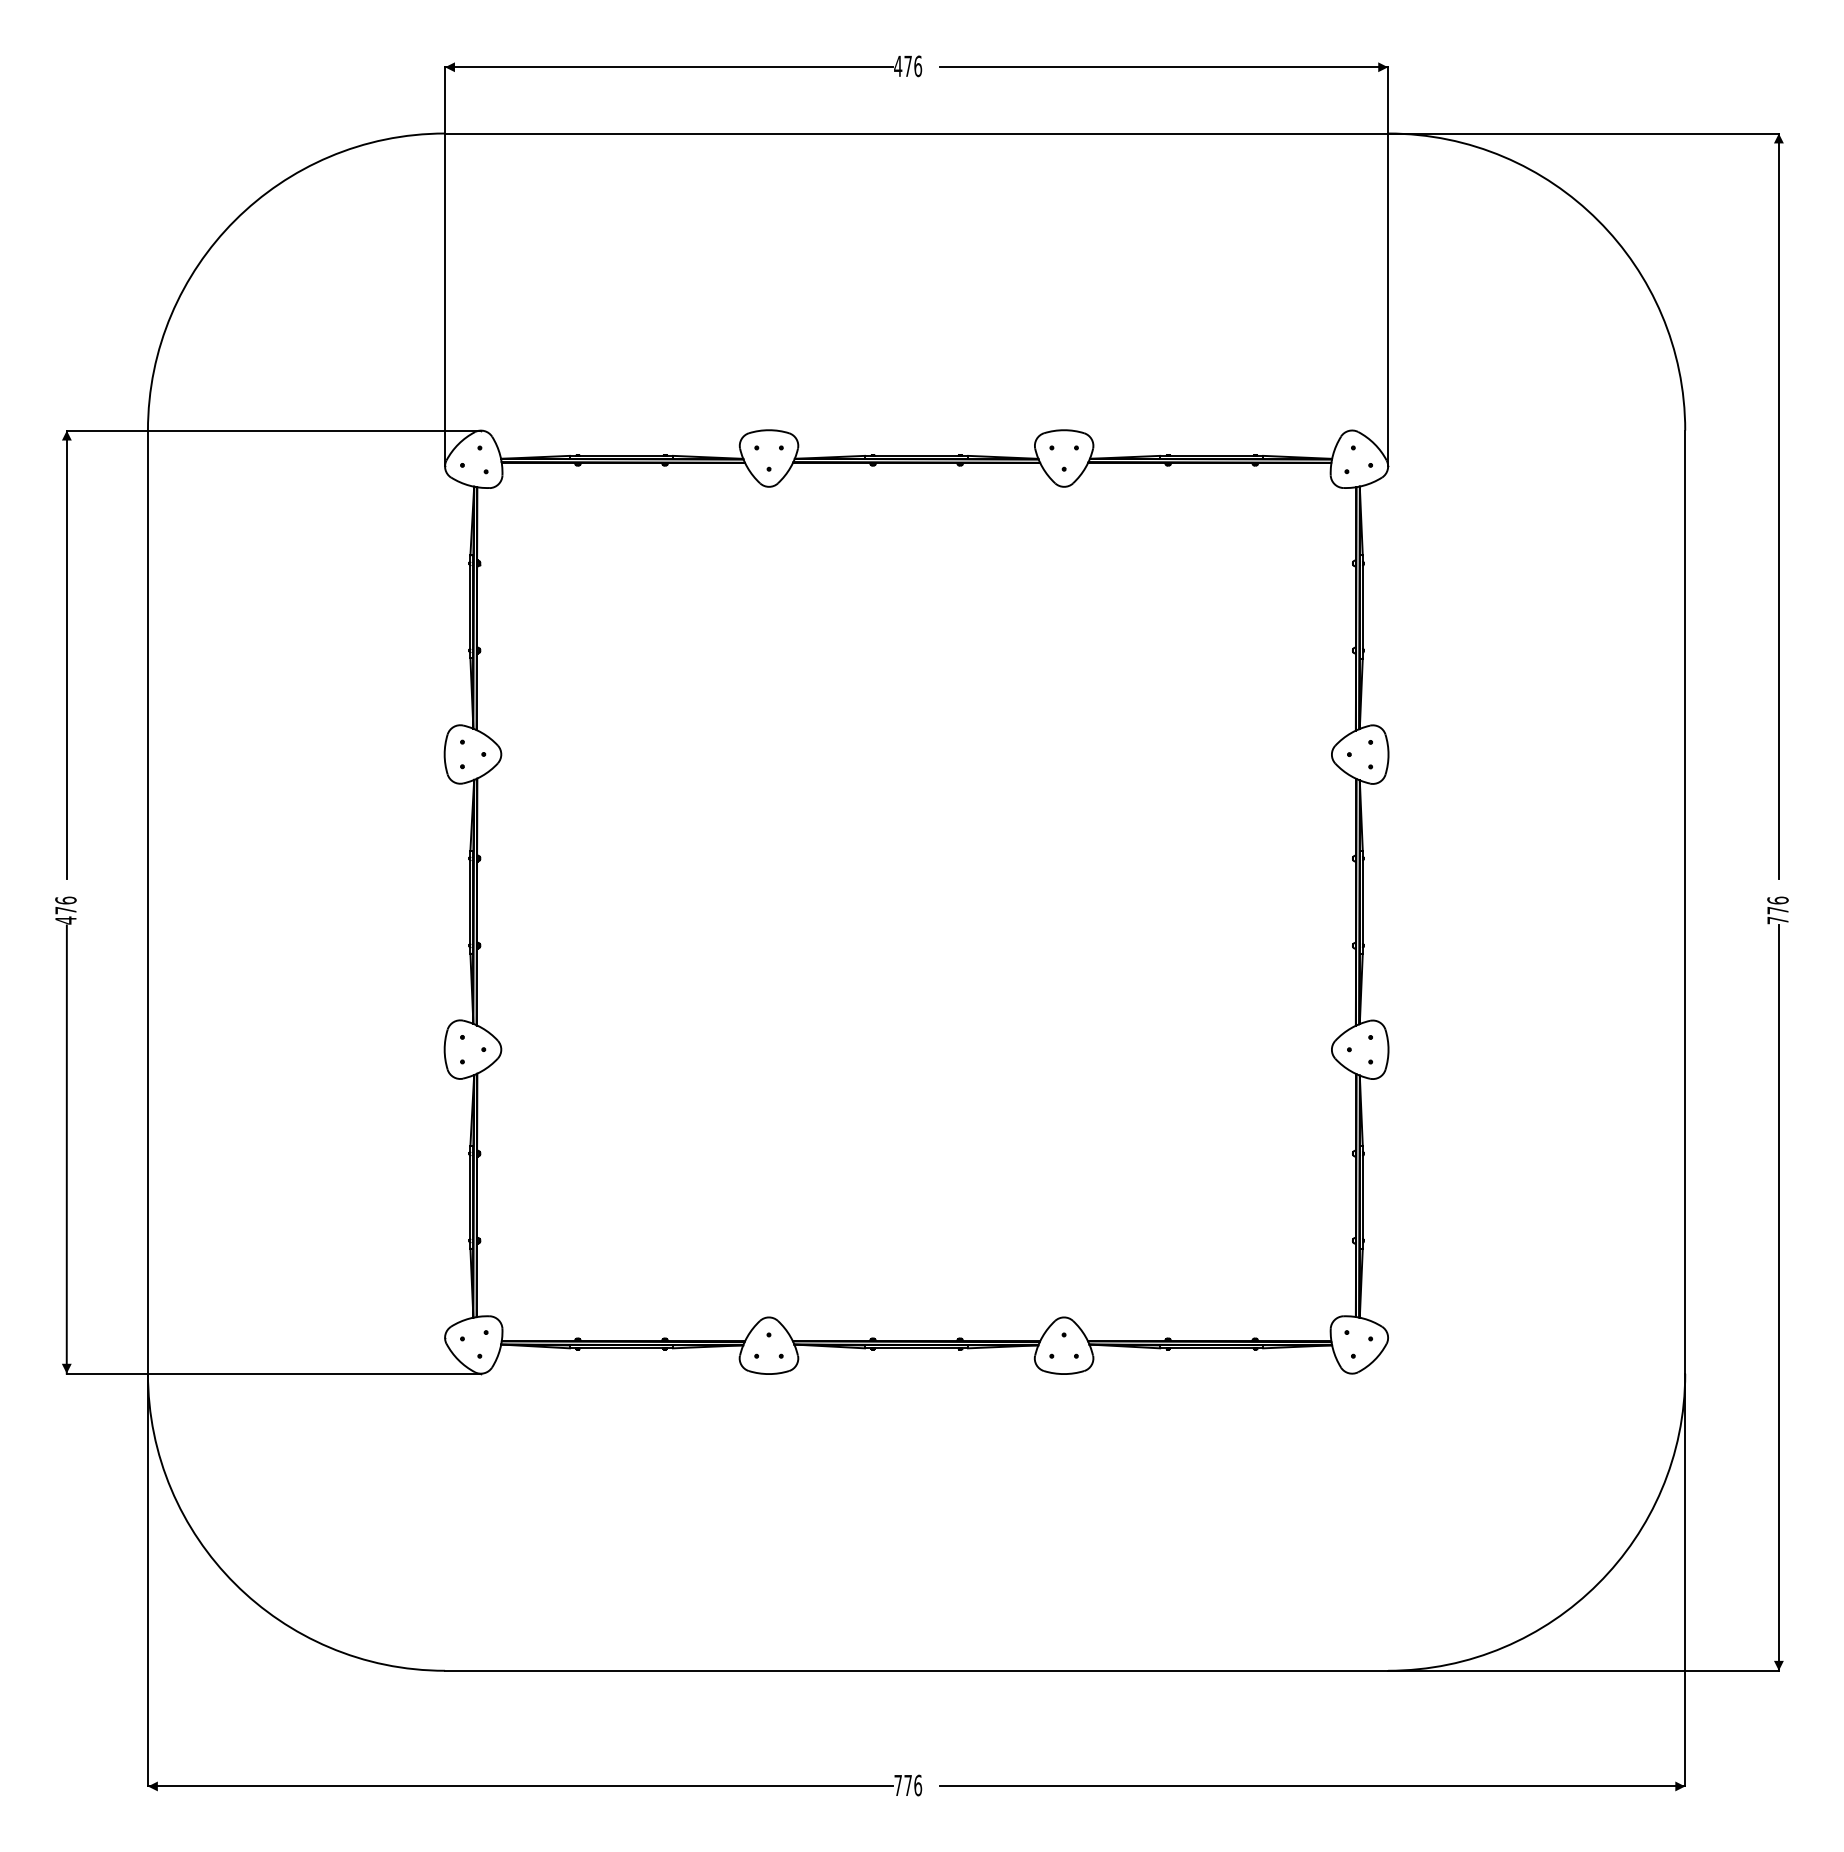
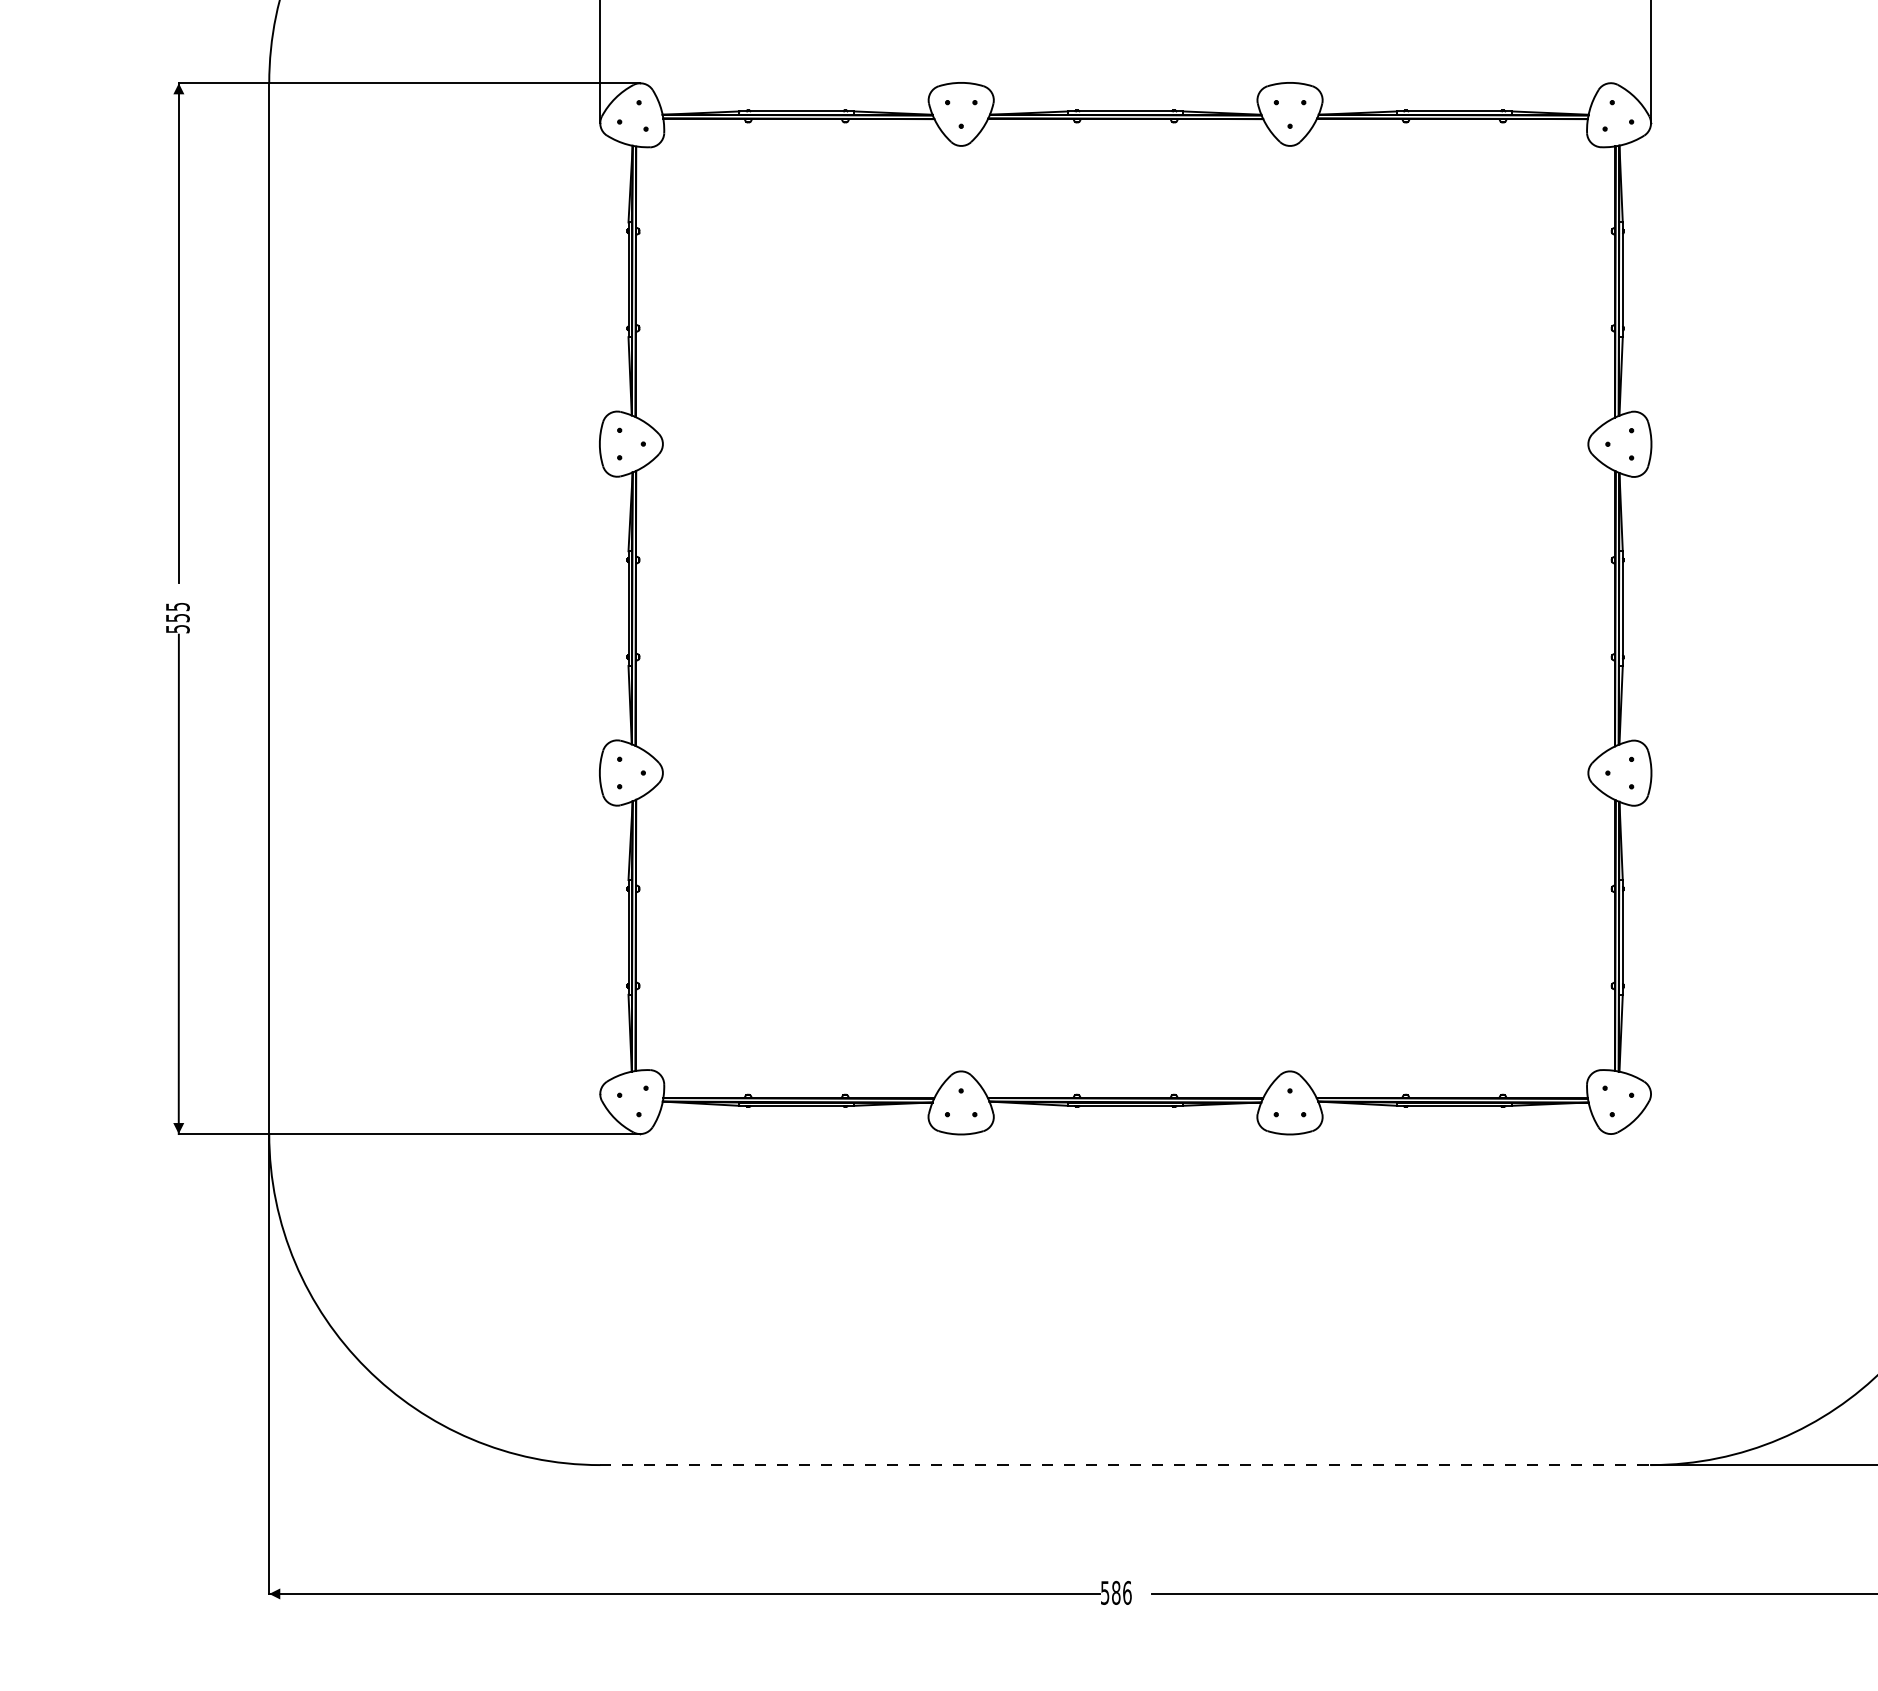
text: (65, 910) -> (177, 617), 476 -> 555
line: (916, 1670) -> (1125, 1464), solid -> dashed
text: (903, 1785) -> (1111, 1592), 776 -> 586

